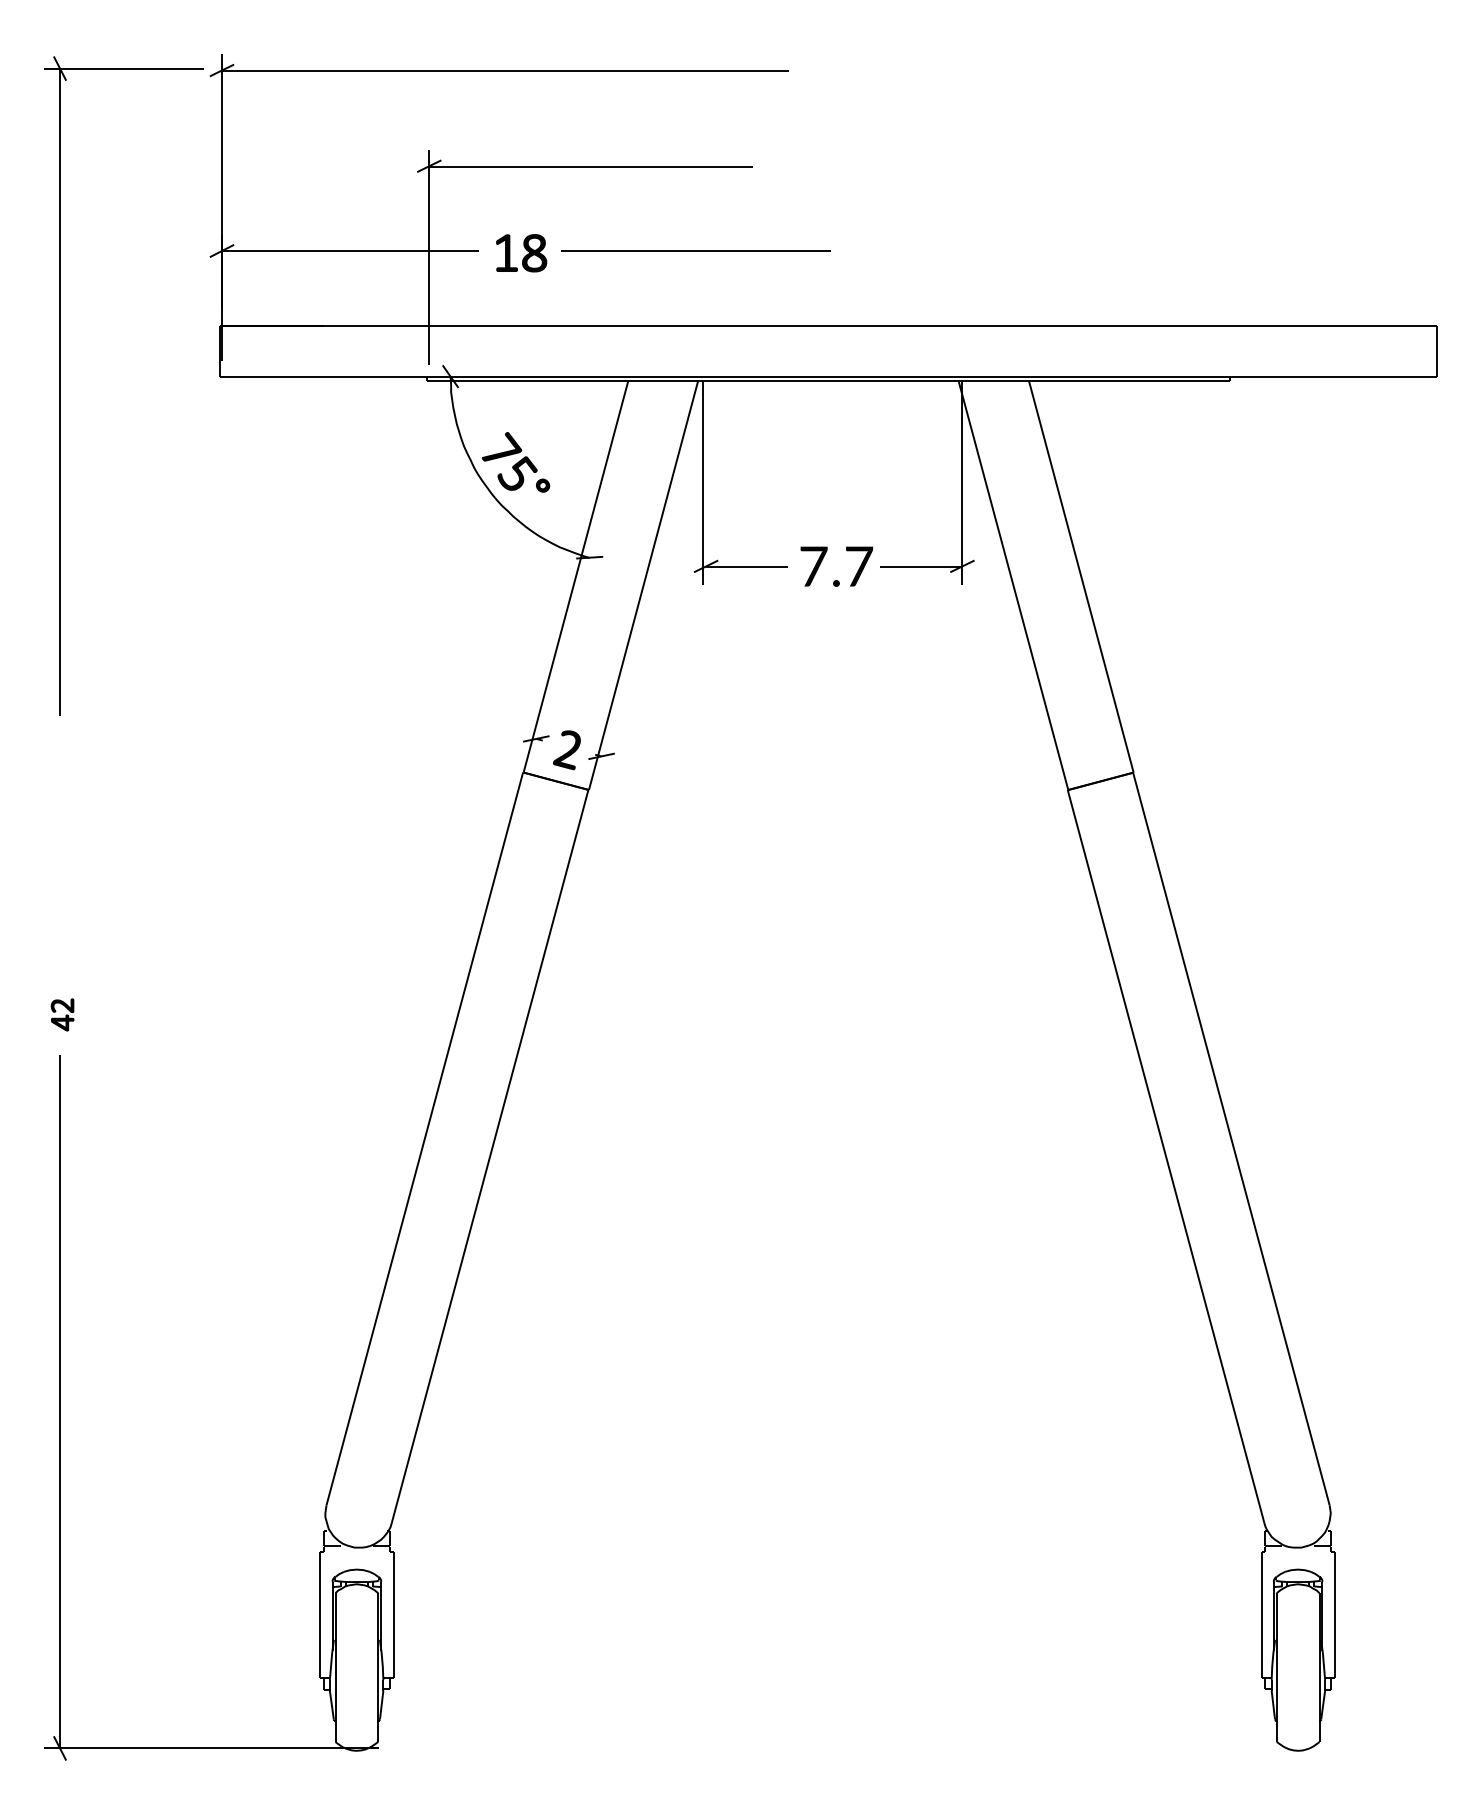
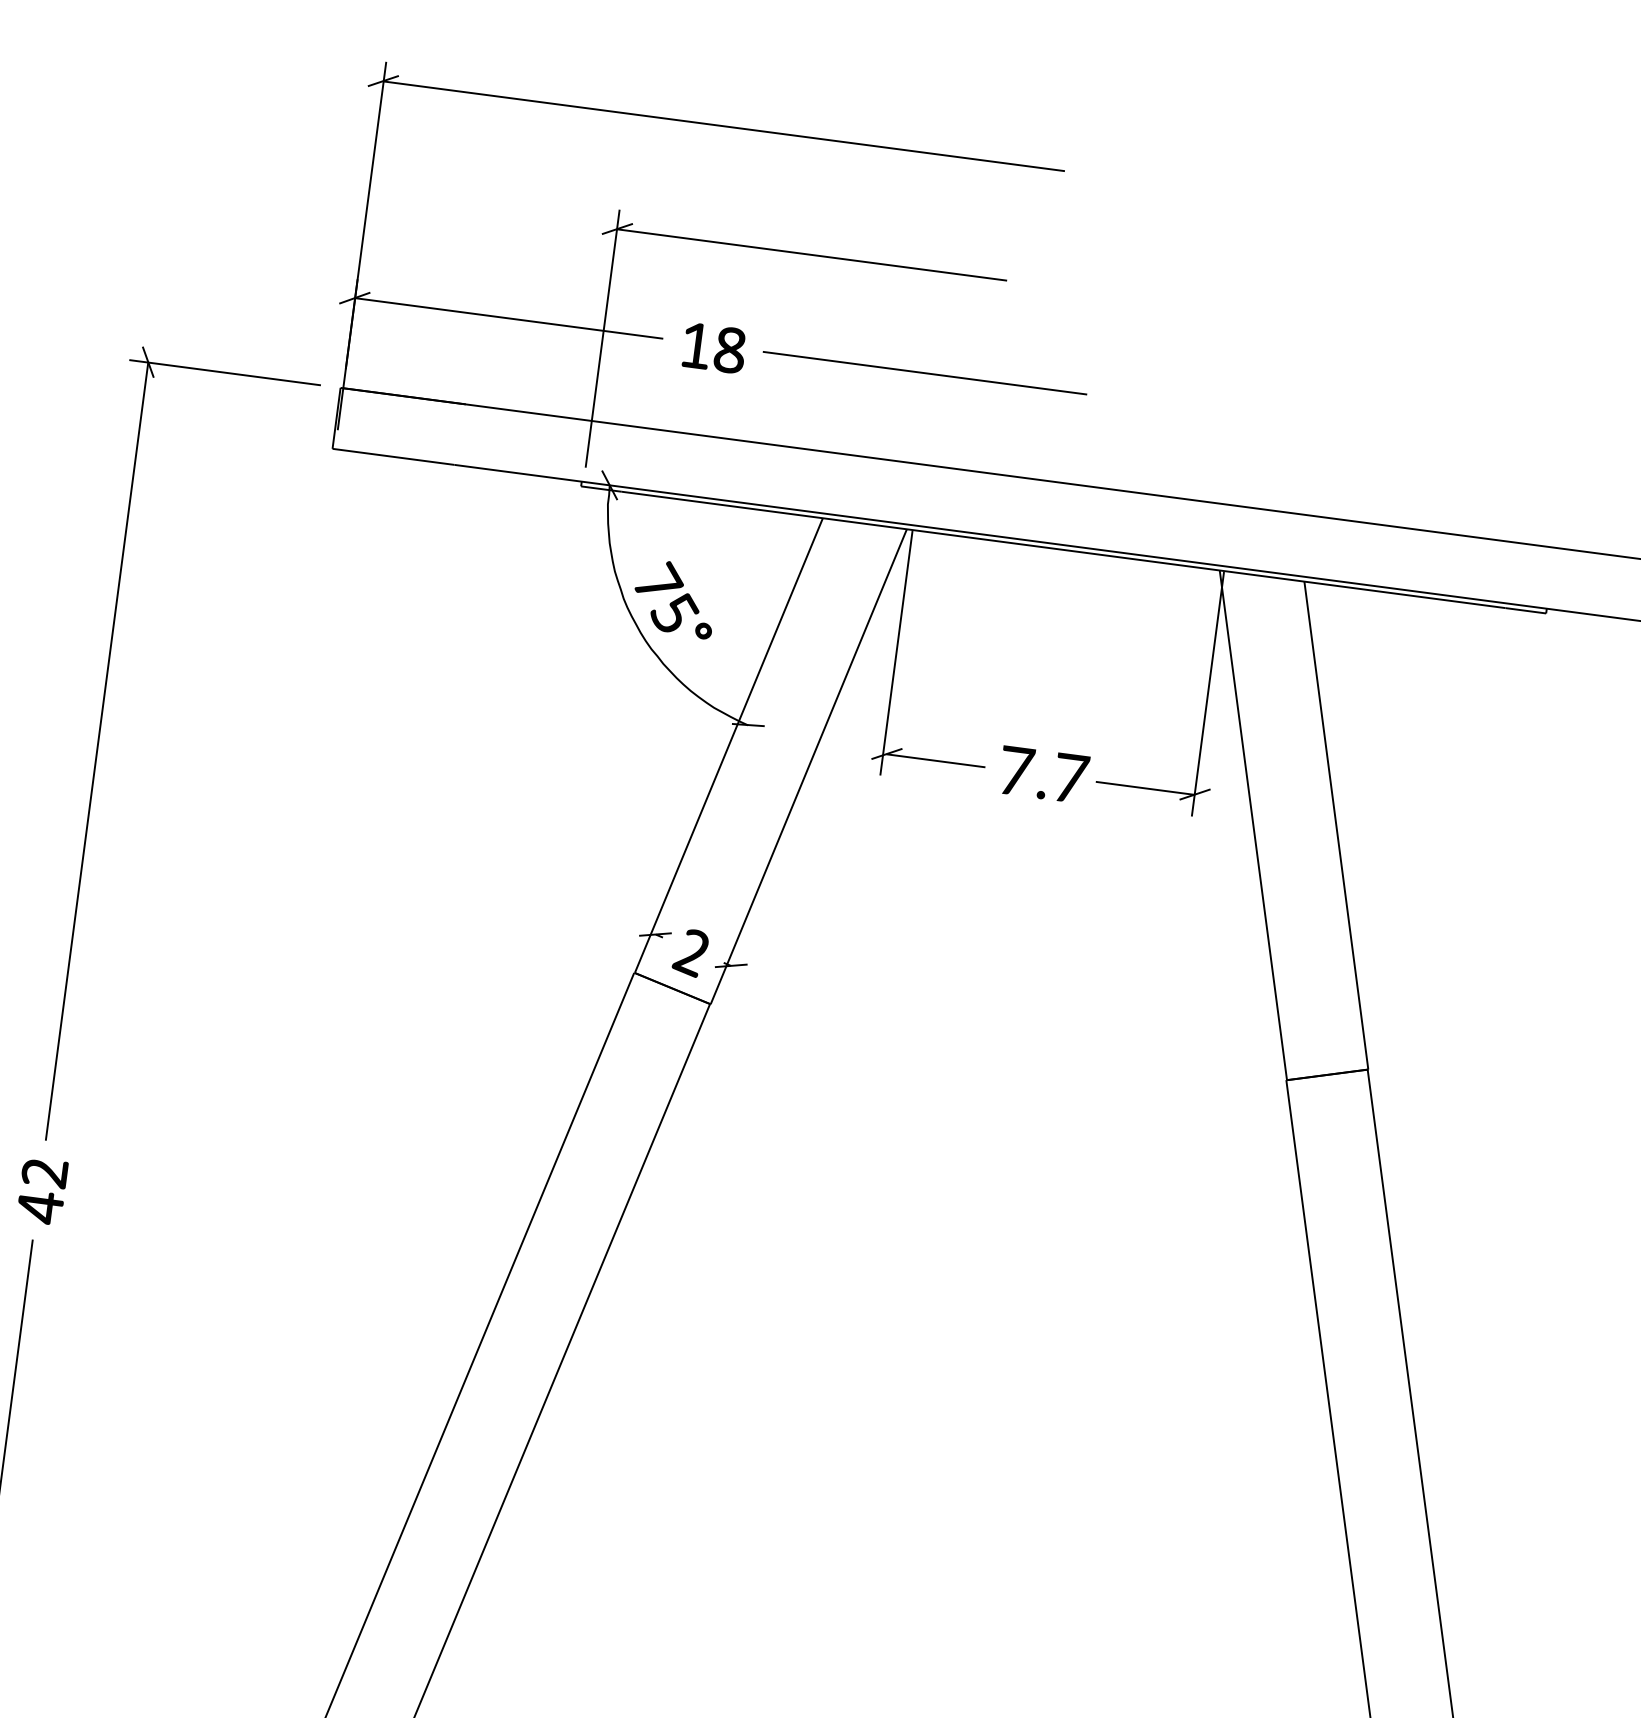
part: (60, 385) -> (98, 743), moved
part: (62, 1014) -> (42, 1190), size x1.67

